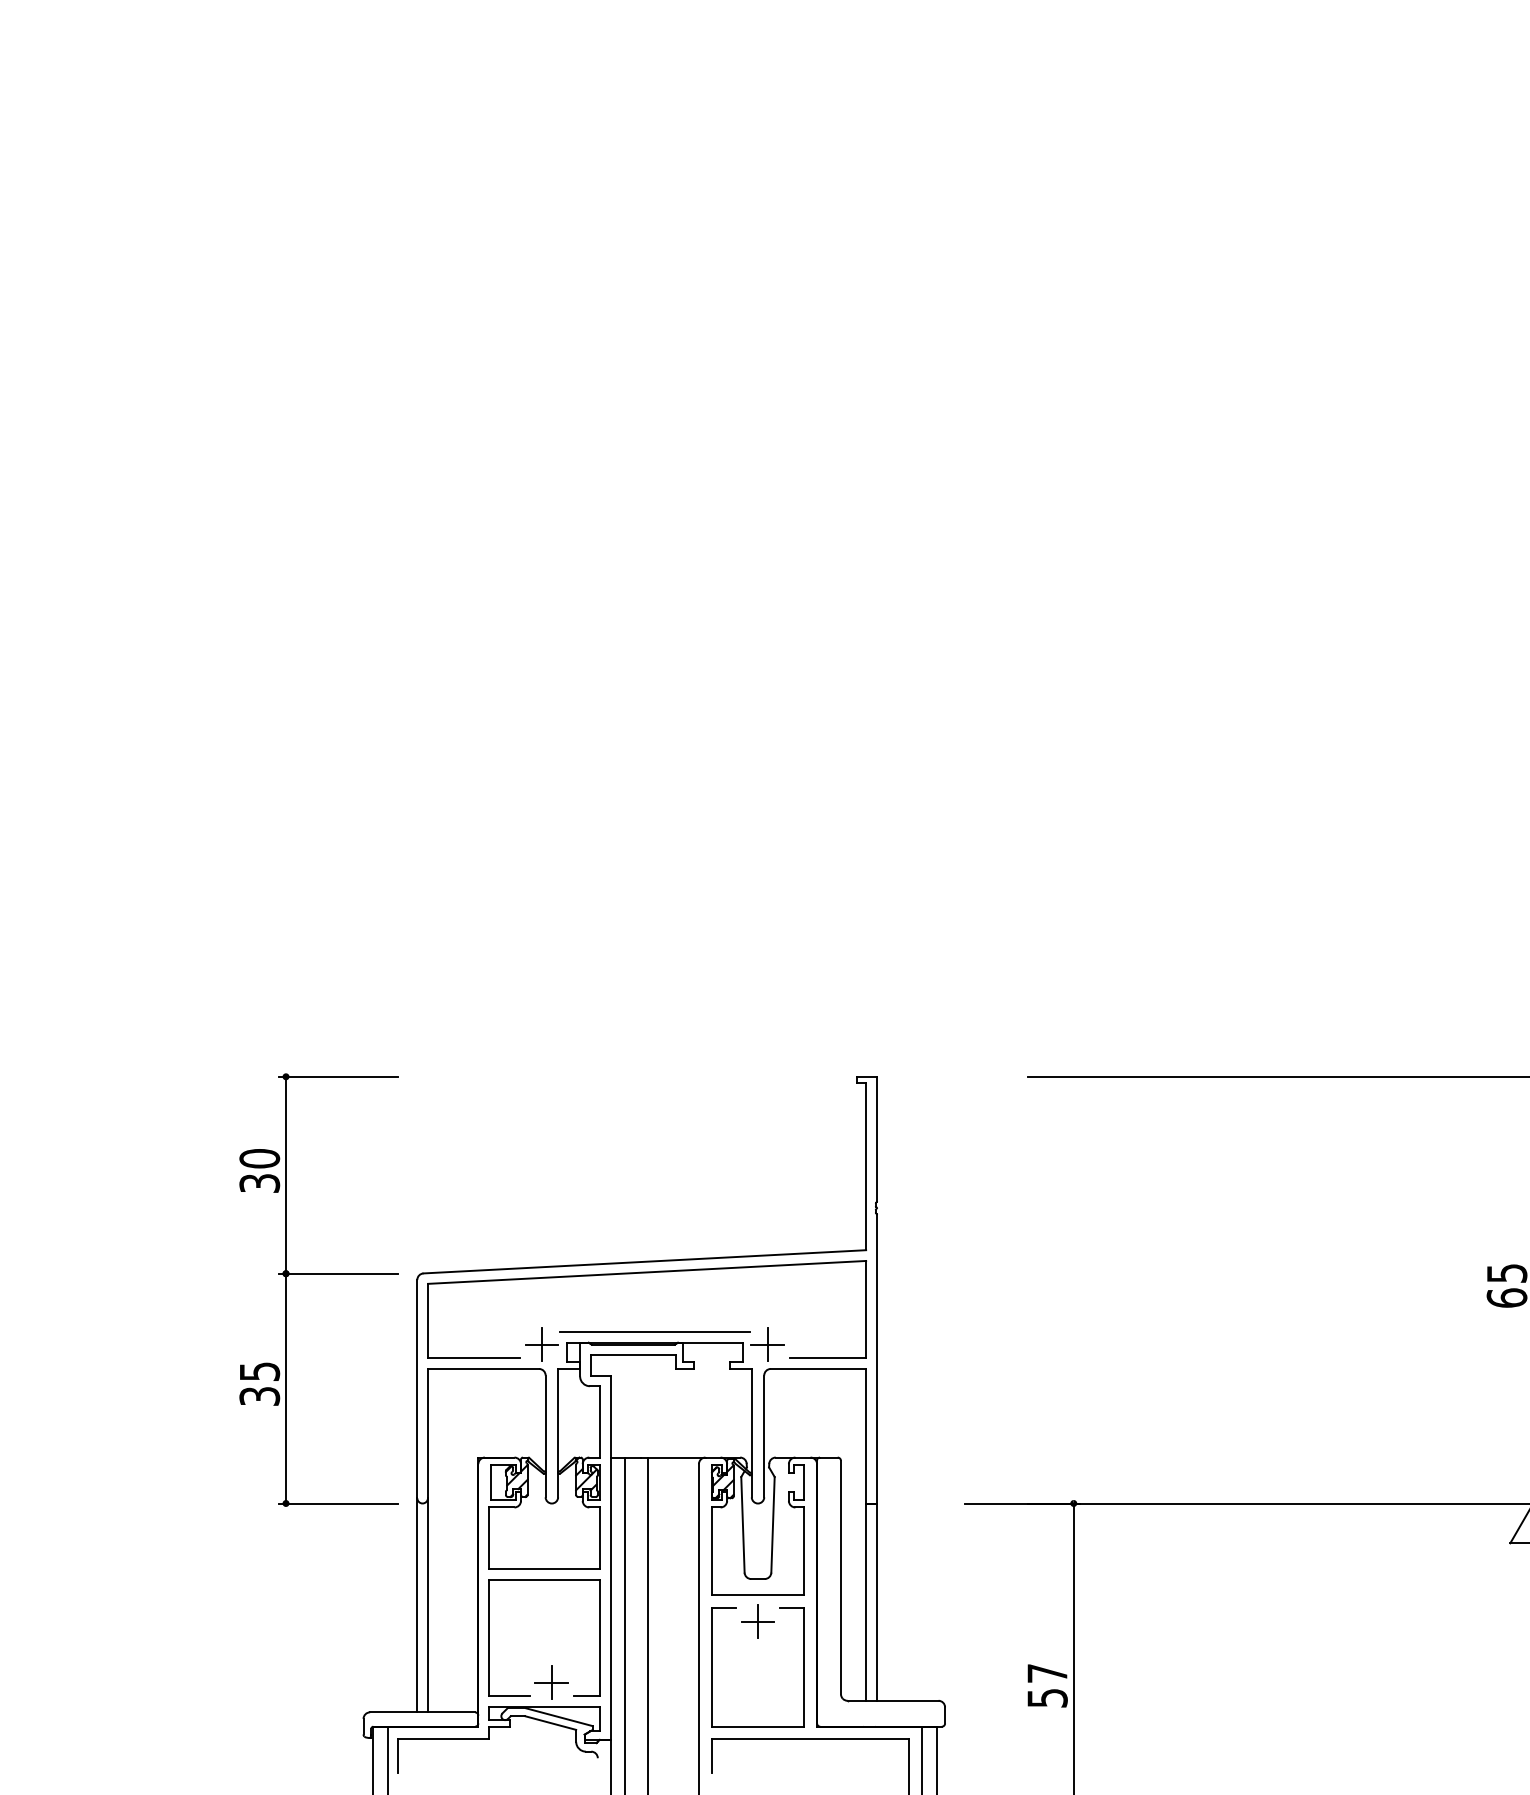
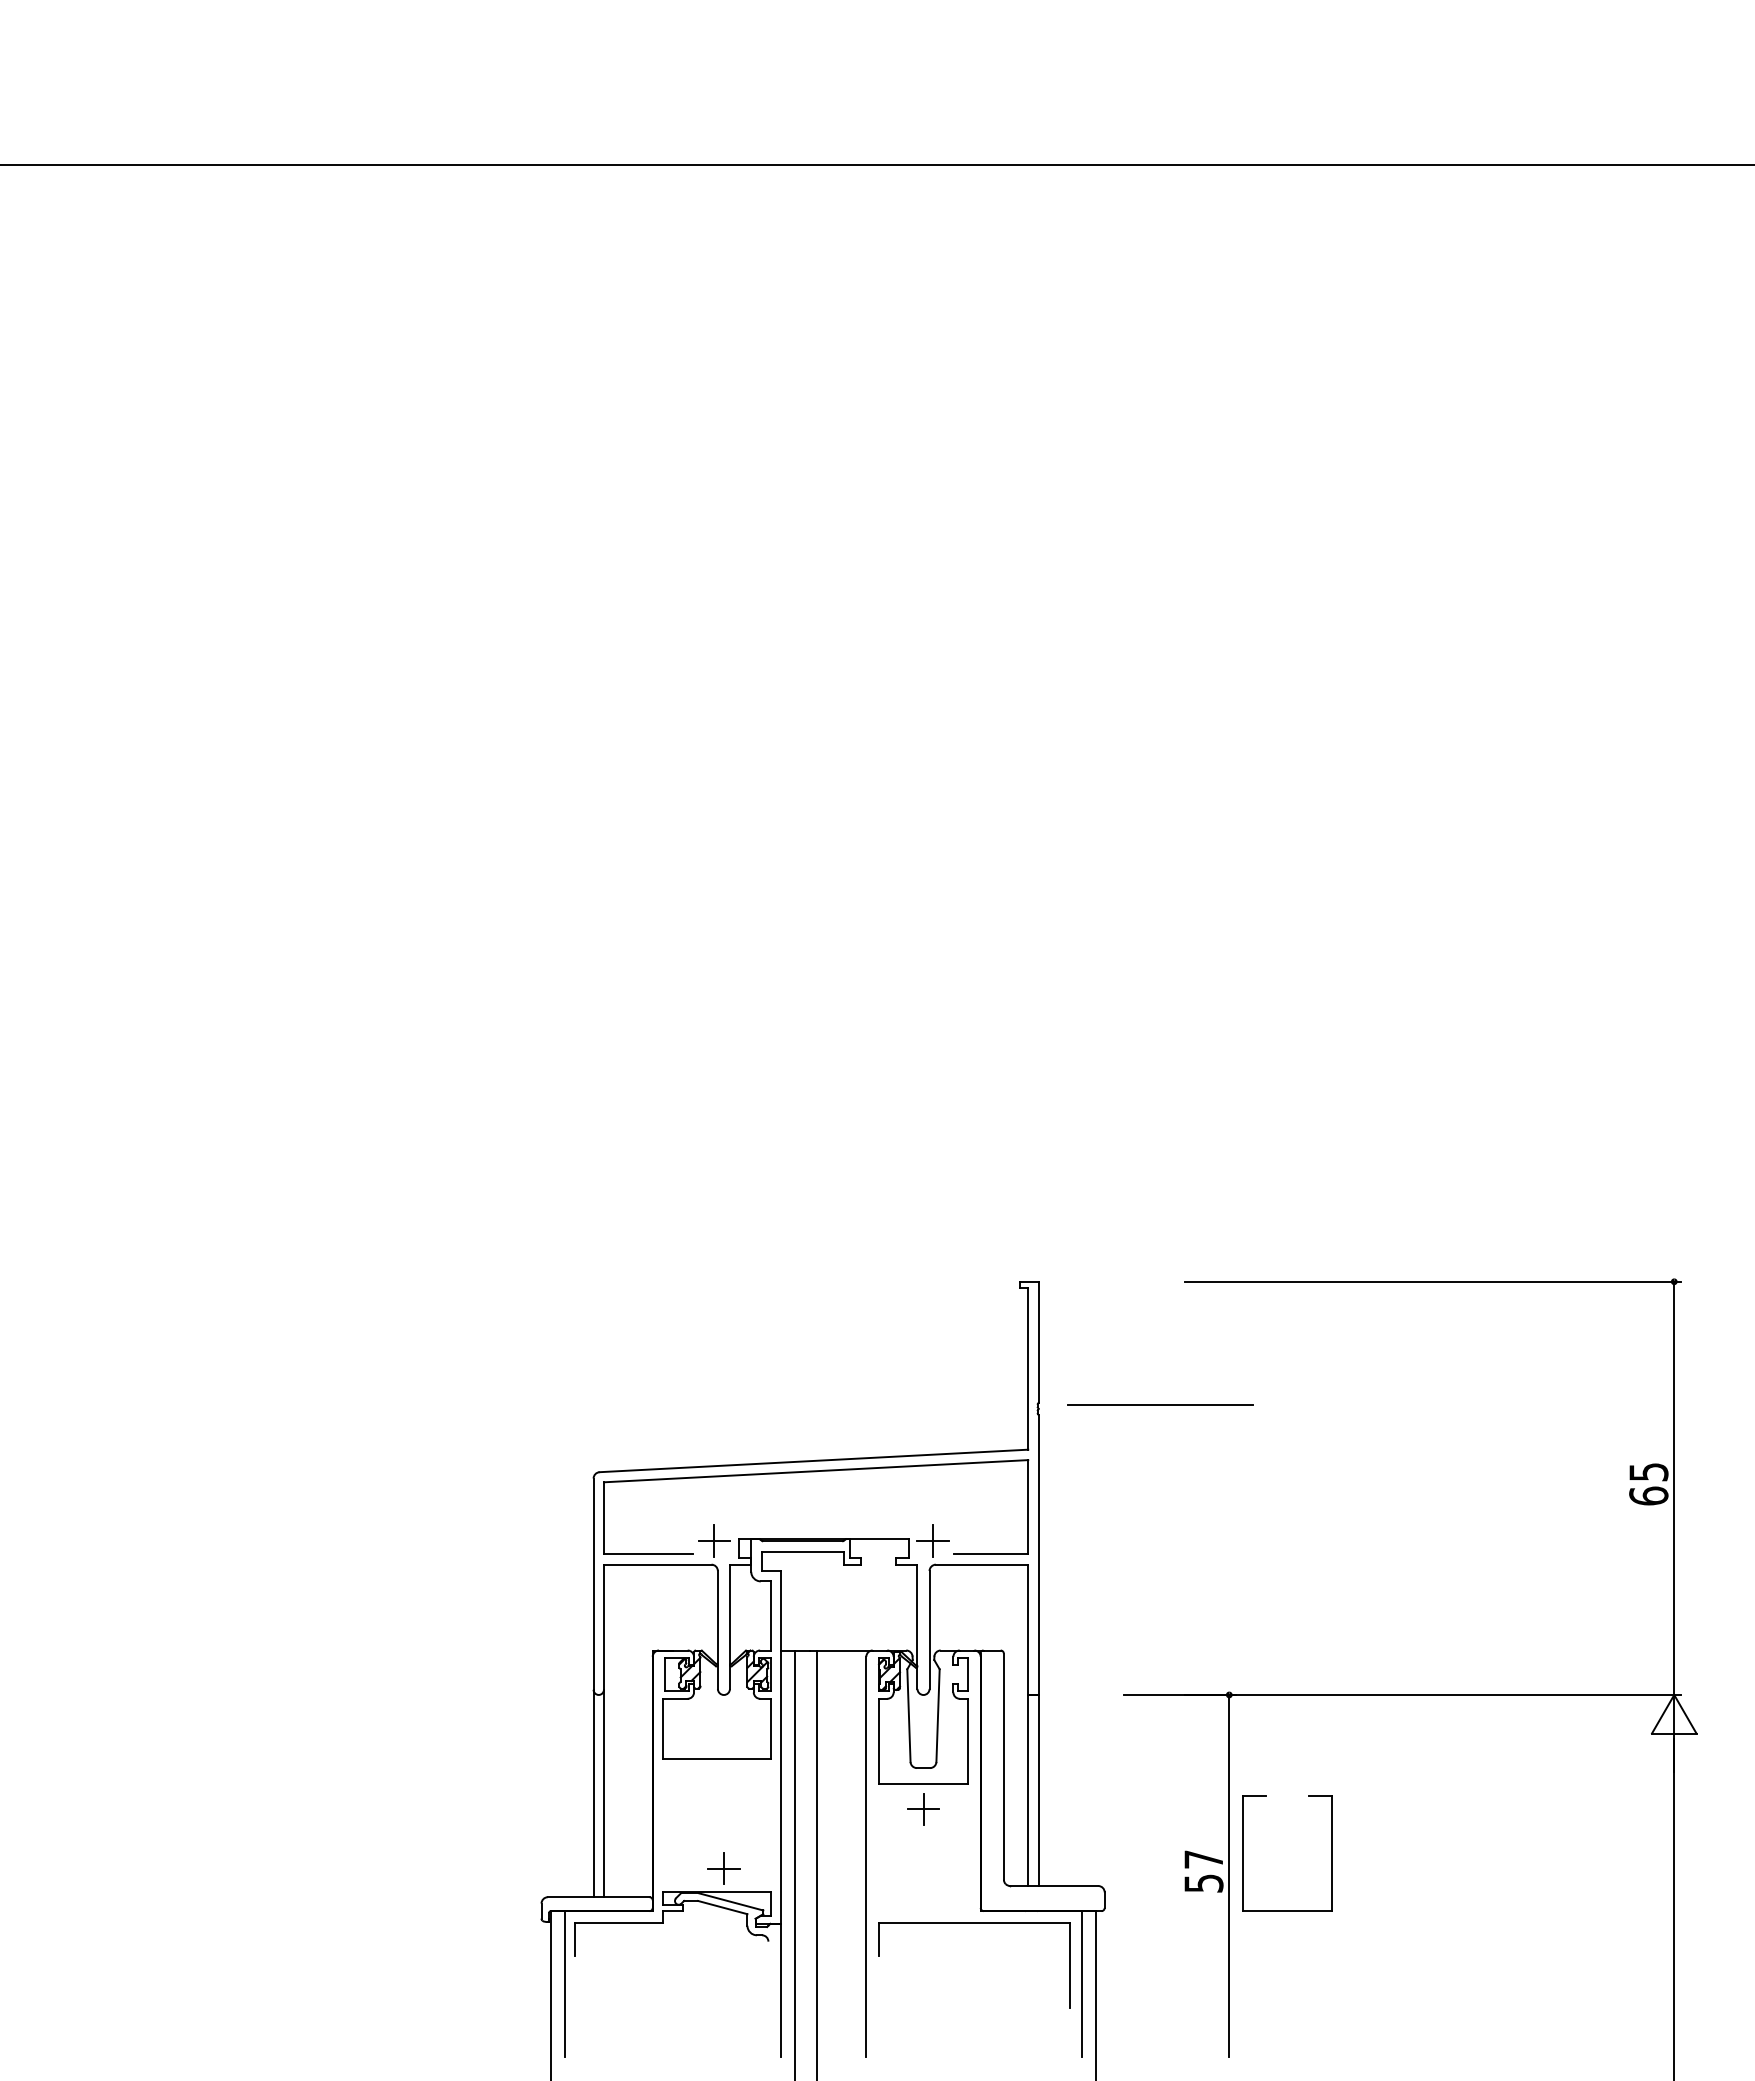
part: (319, 1274) -> (498, 1473), removed
line: (654, 1331) -> (1160, 1404), moved
part: (489, 1638) -> (663, 1825), removed
part: (712, 1667) -> (1243, 1853), moved

